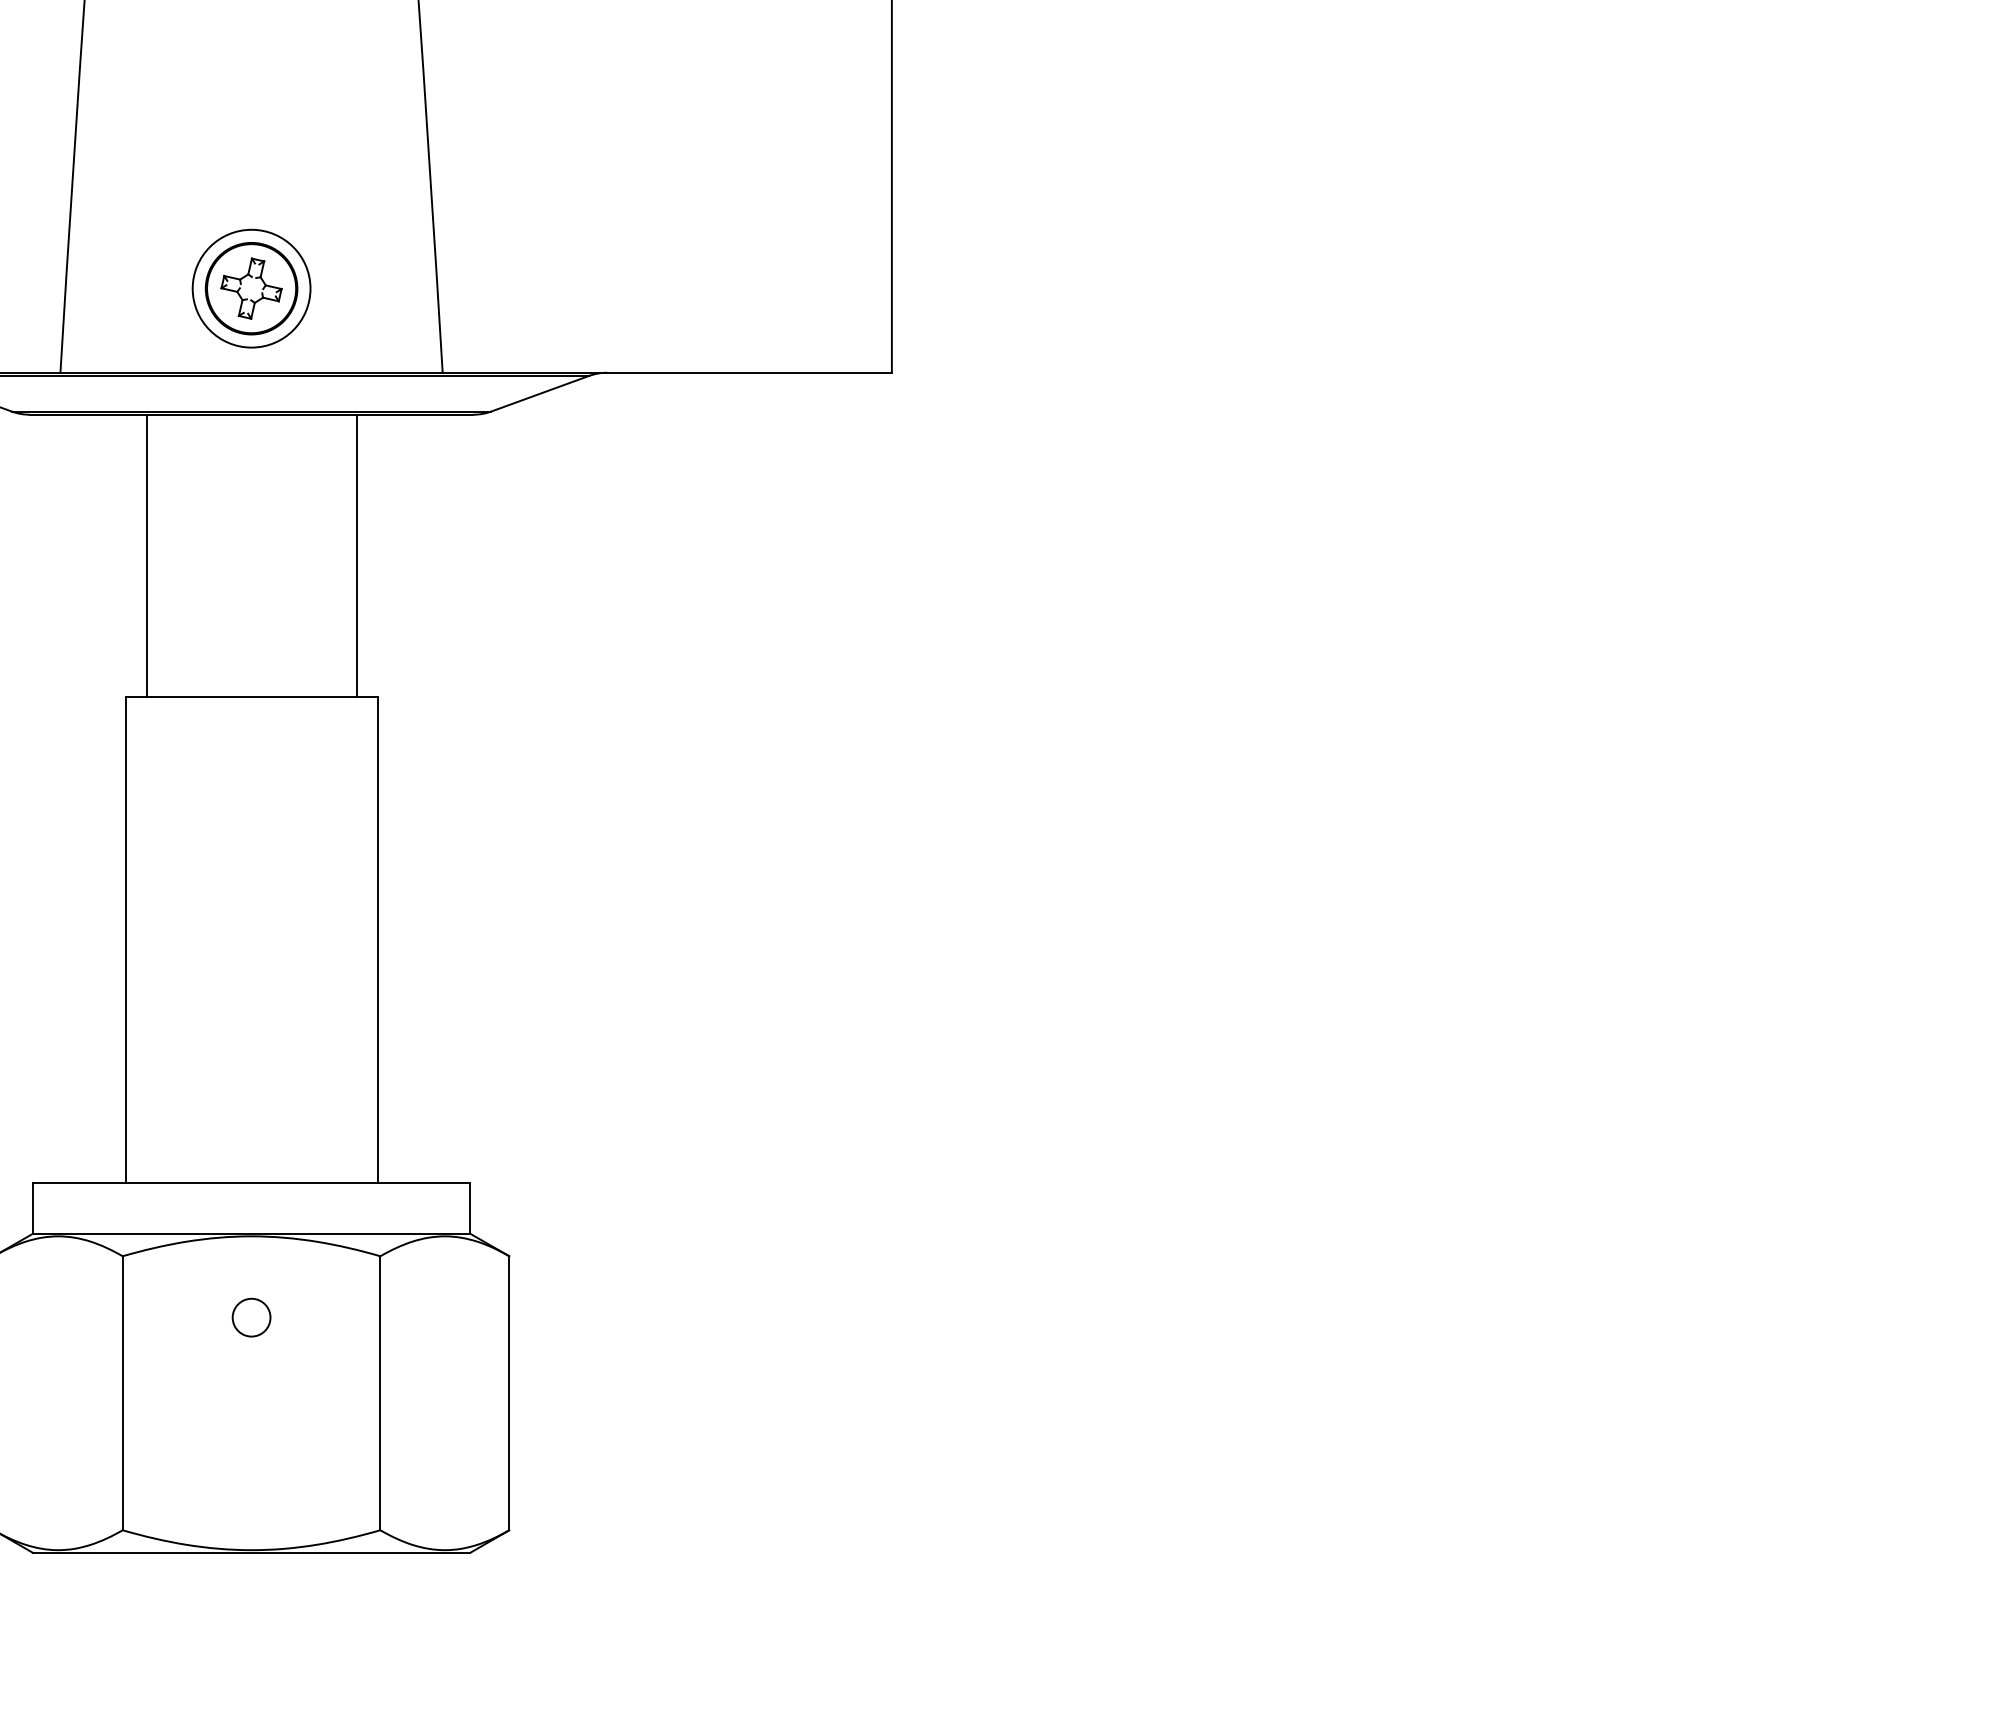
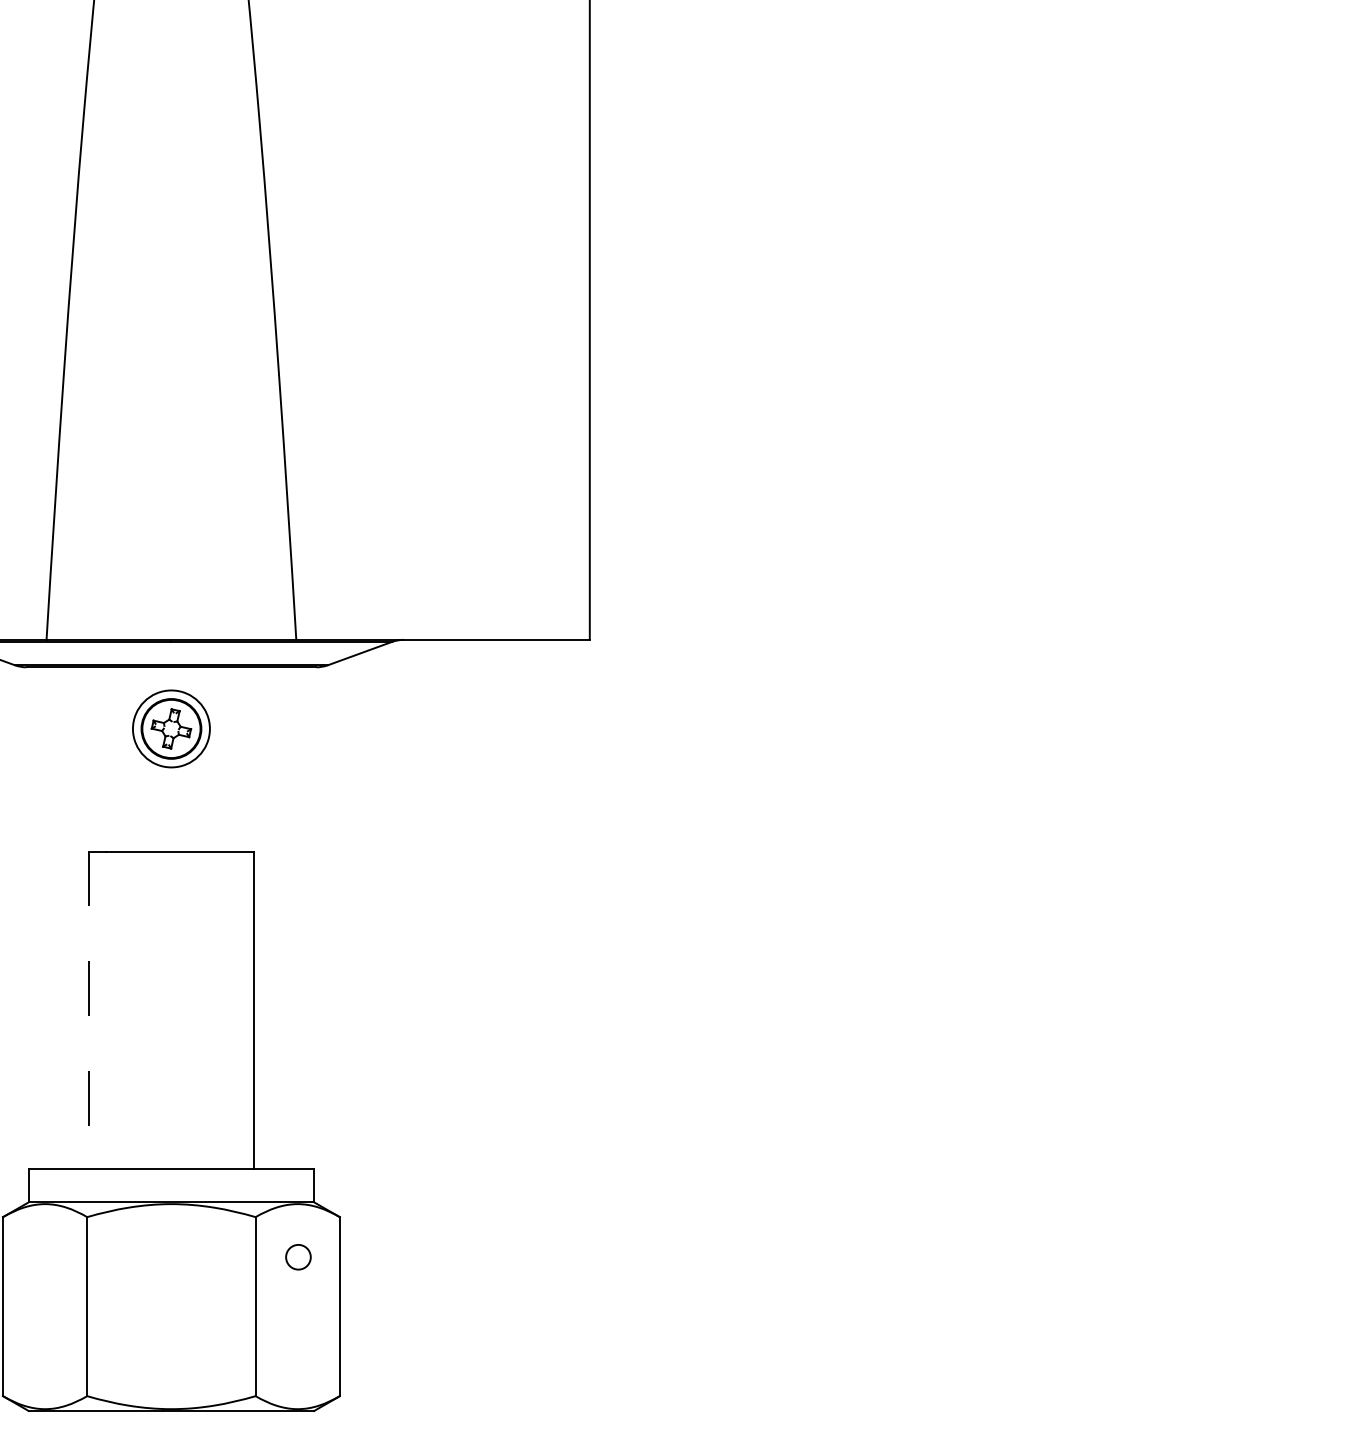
part: (251, 288) -> (171, 728), moved
line: (146, 555) -> (102, 759), removed
line: (357, 555) -> (240, 759), removed
line: (126, 940) -> (89, 1010), solid -> dashed
circle: (251, 1318) -> (298, 1257), moved

